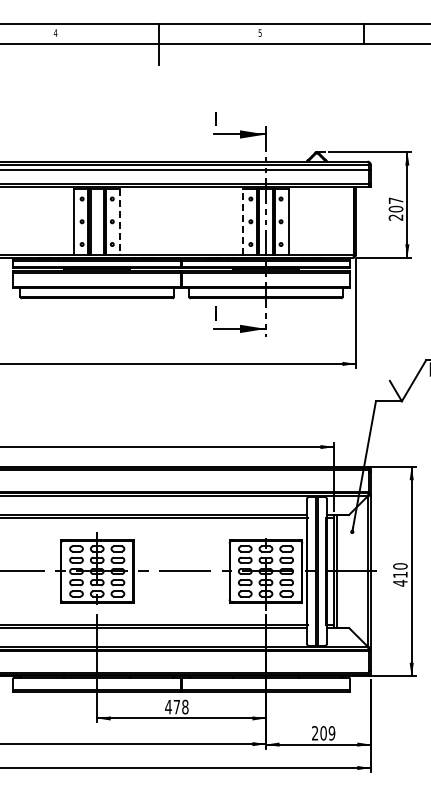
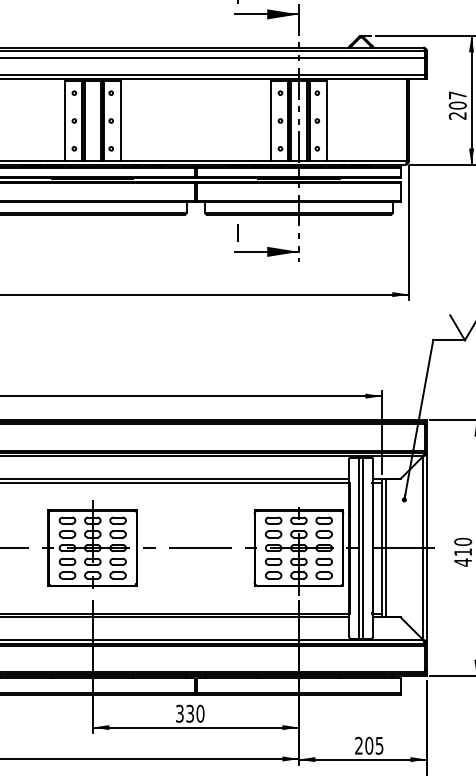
line: (119, 221) -> (120, 120), dashed -> solid
line: (243, 221) -> (271, 120), dashed -> solid
text: (176, 706) -> (189, 713), 478 -> 330
text: (331, 733) -> (378, 746), 209 -> 205

